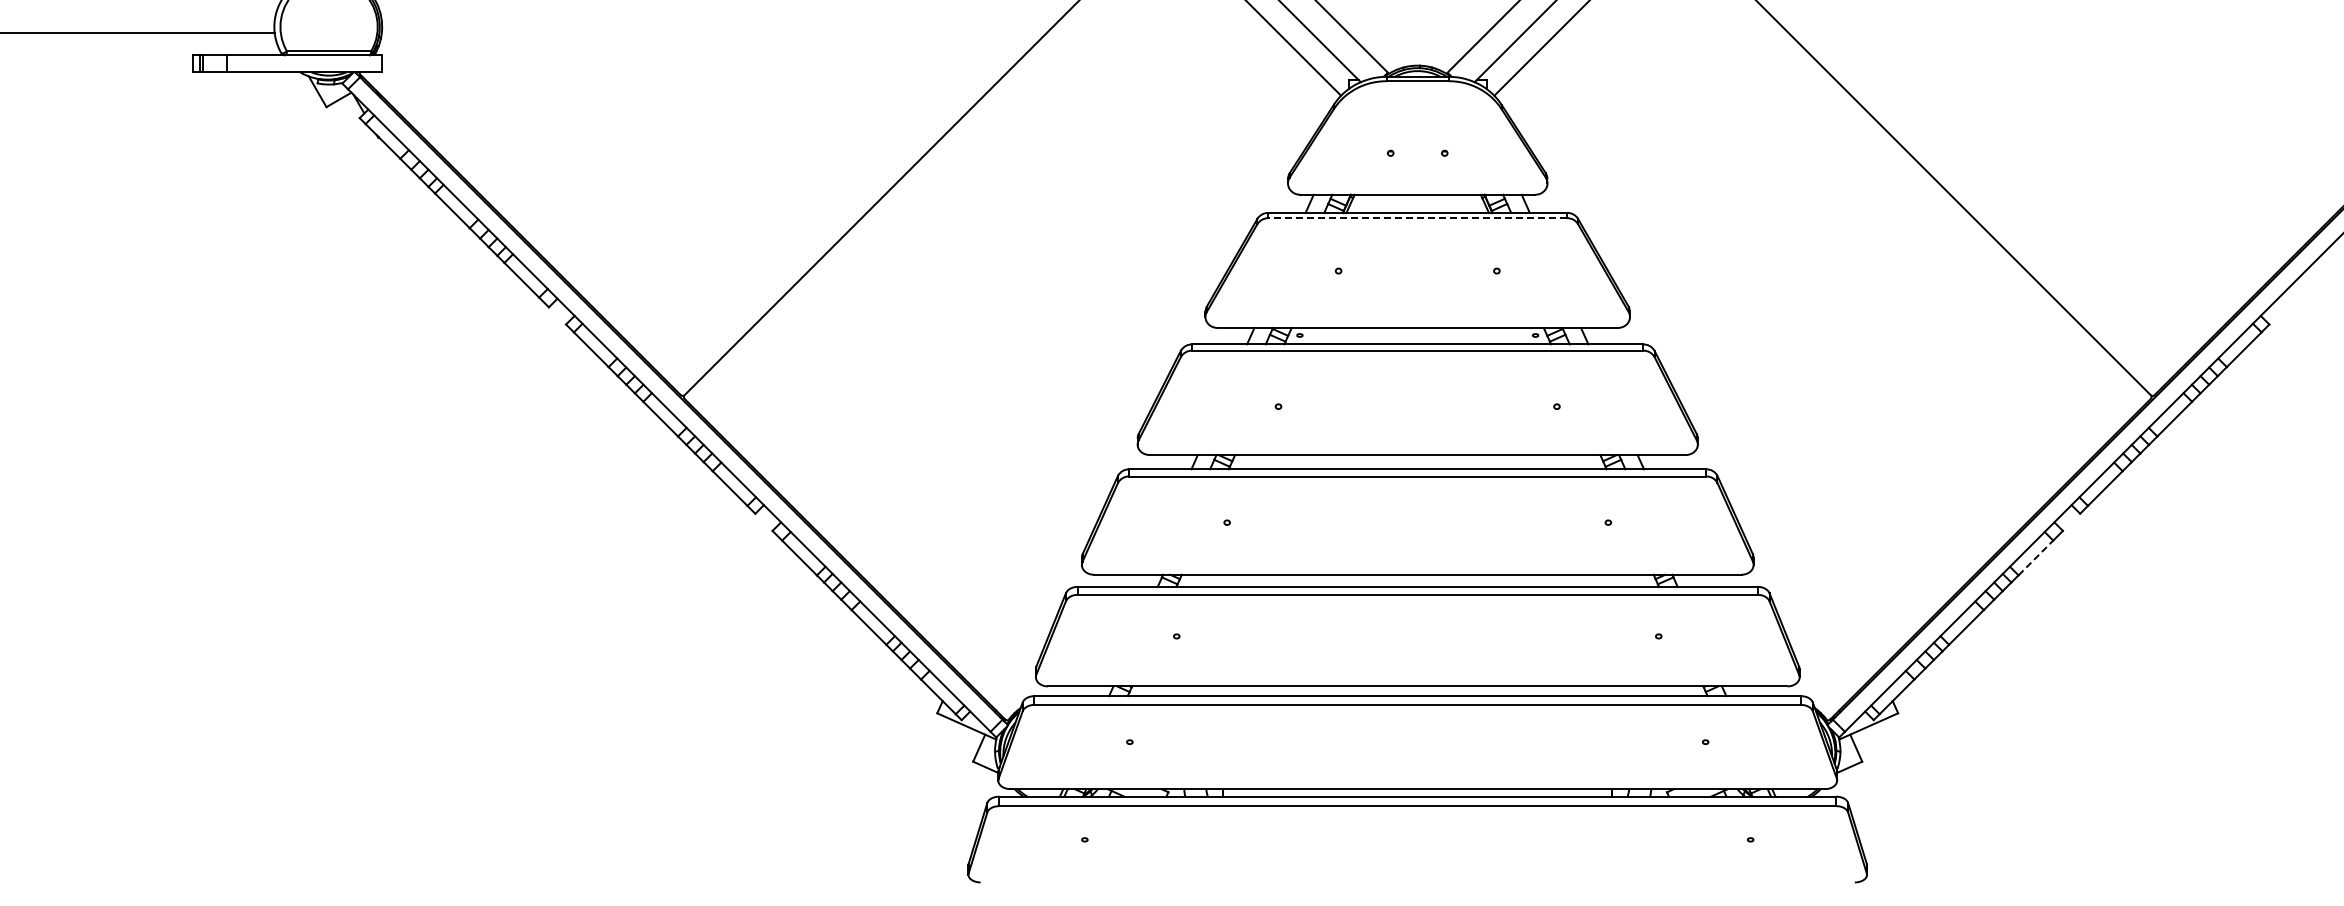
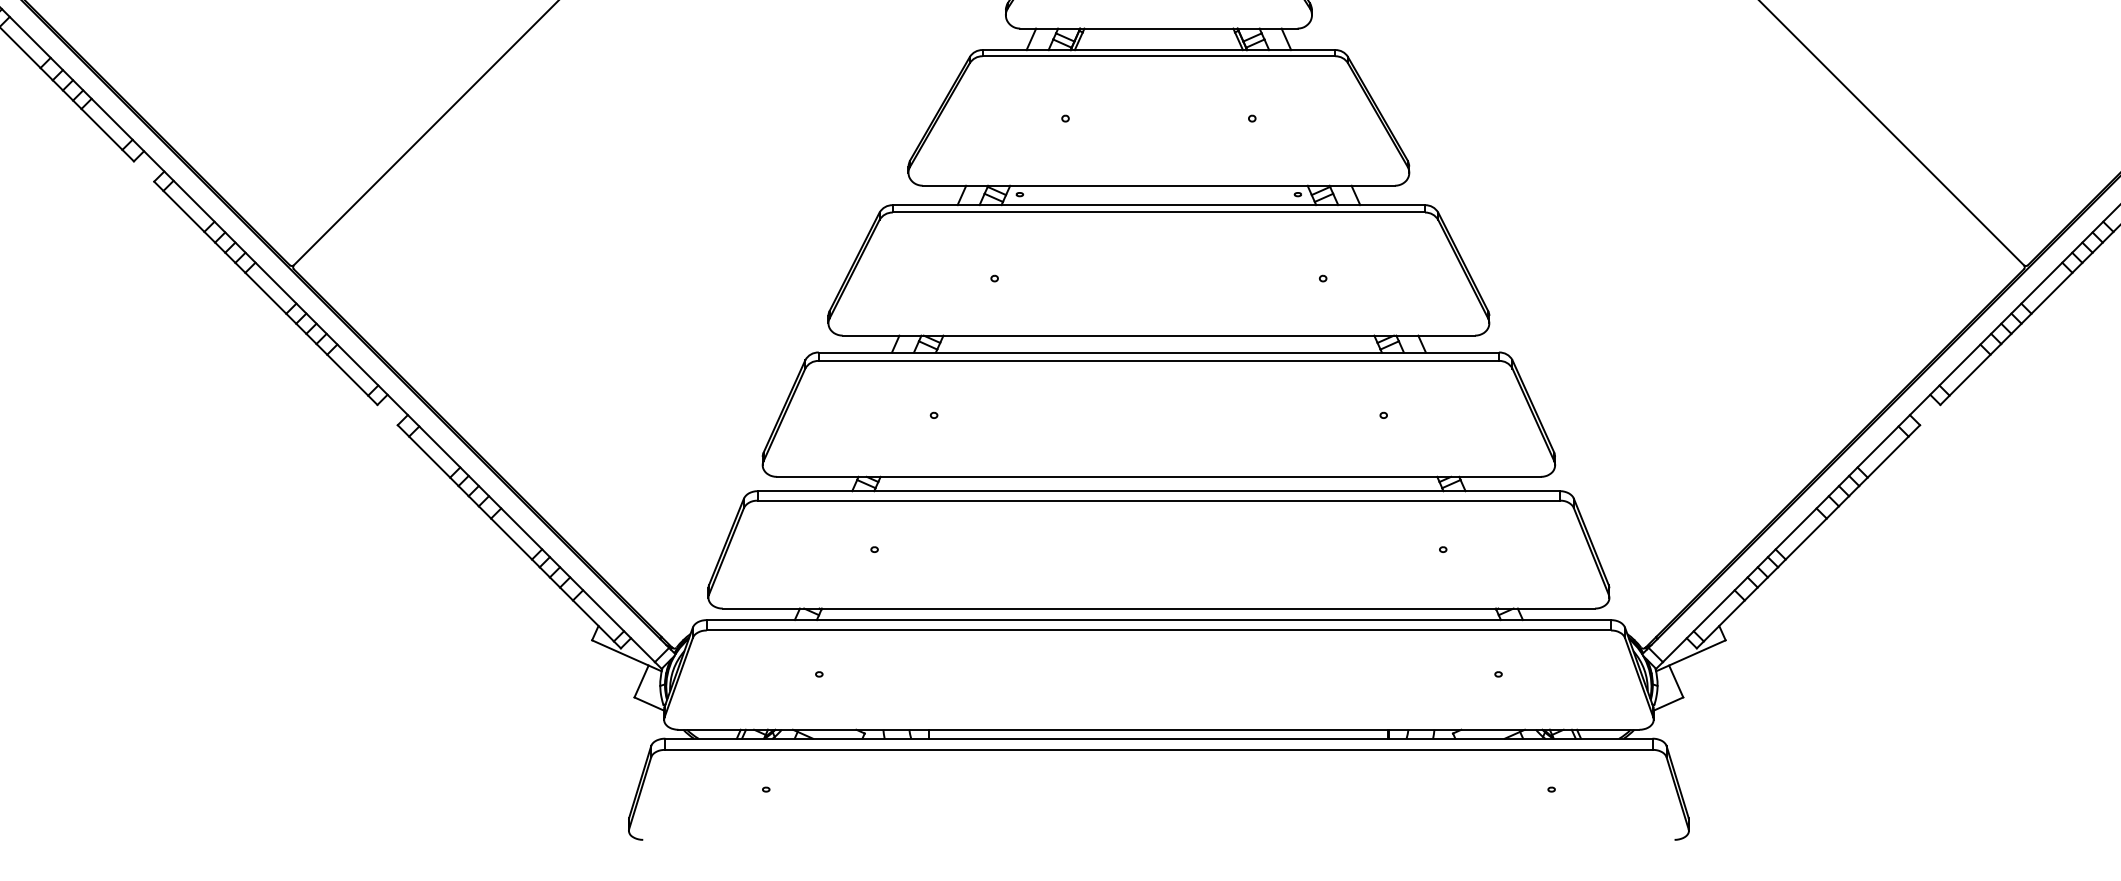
line: (1417, 218) -> (1158, 56), dashed -> solid
line: (2035, 557) -> (1887, 456), dashed -> solid

